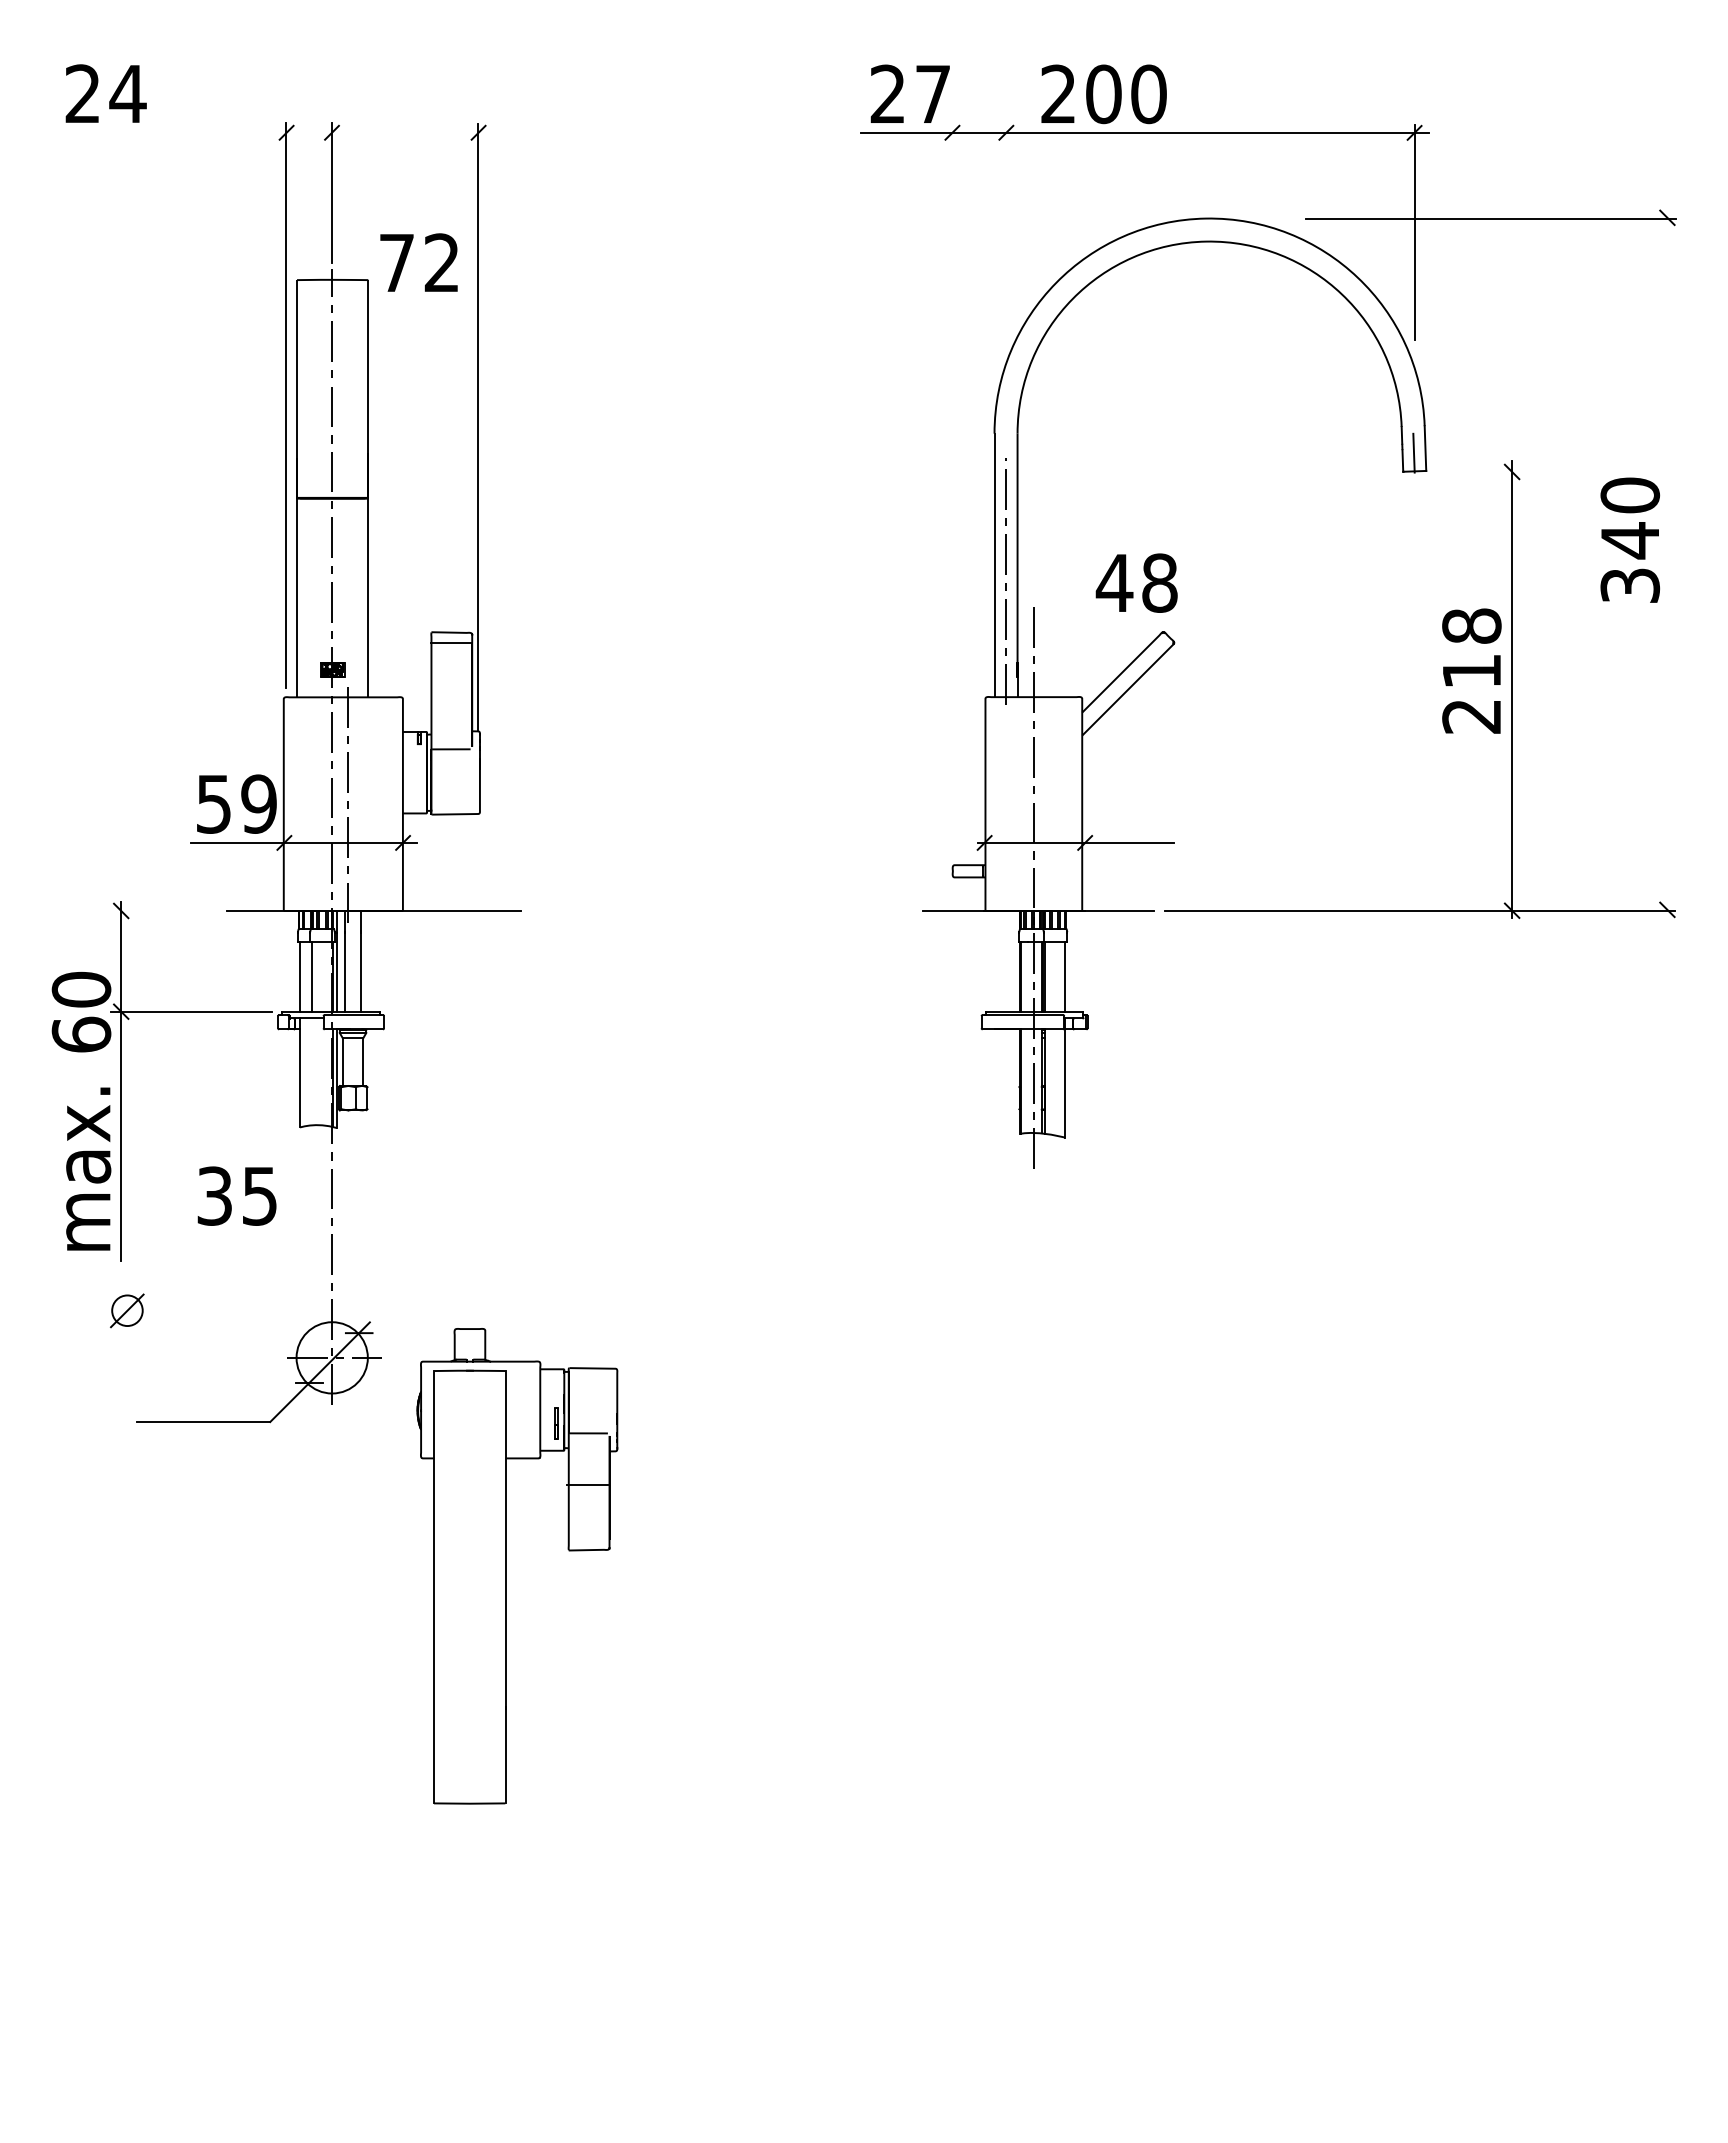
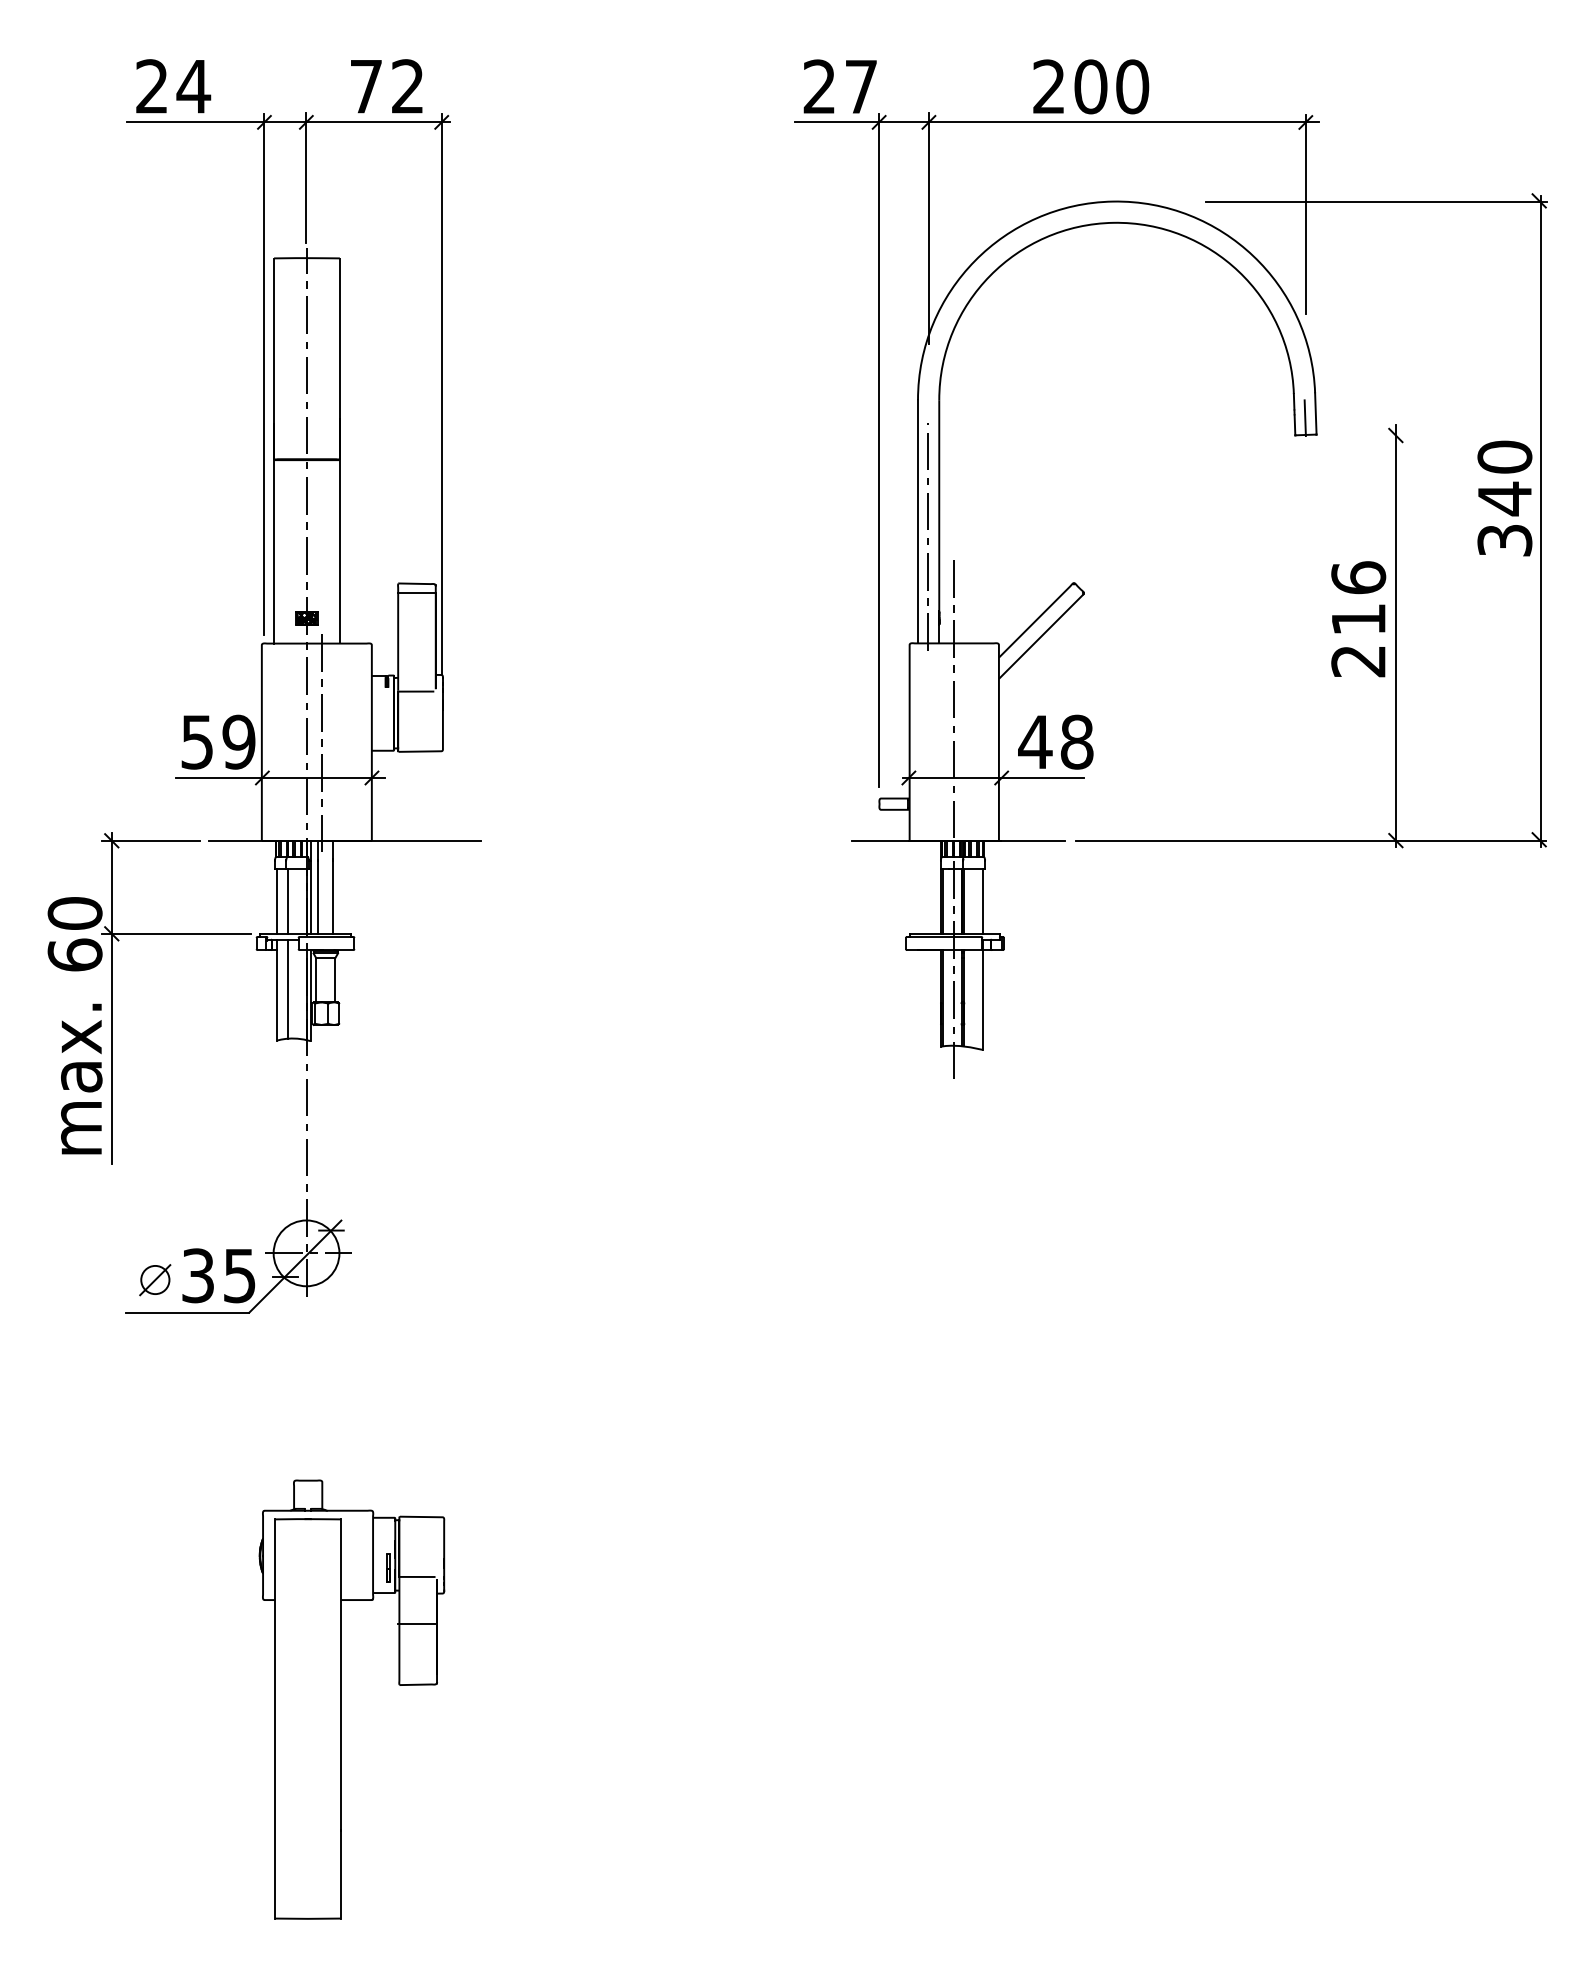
text: (105, 93) -> (172, 86), moved
text: (1103, 94) -> (1090, 87), moved
line: (312, 132) -> (288, 122), added
line: (1006, 247) -> (929, 228), added
text: (418, 262) -> (386, 86), moved
line: (951, 487) -> (878, 449), added
line: (1668, 565) -> (1540, 521), added
text: (1136, 582) -> (1055, 741), moved
text: (1471, 625) -> (1358, 577), 218 -> 216
line: (164, 911) -> (151, 841), added
line: (312, 1071) -> (288, 989), added
text: (236, 1195) -> (218, 1275), moved
part: (127, 1310) -> (155, 1279), moved
part: (506, 1566) -> (341, 1699), moved

